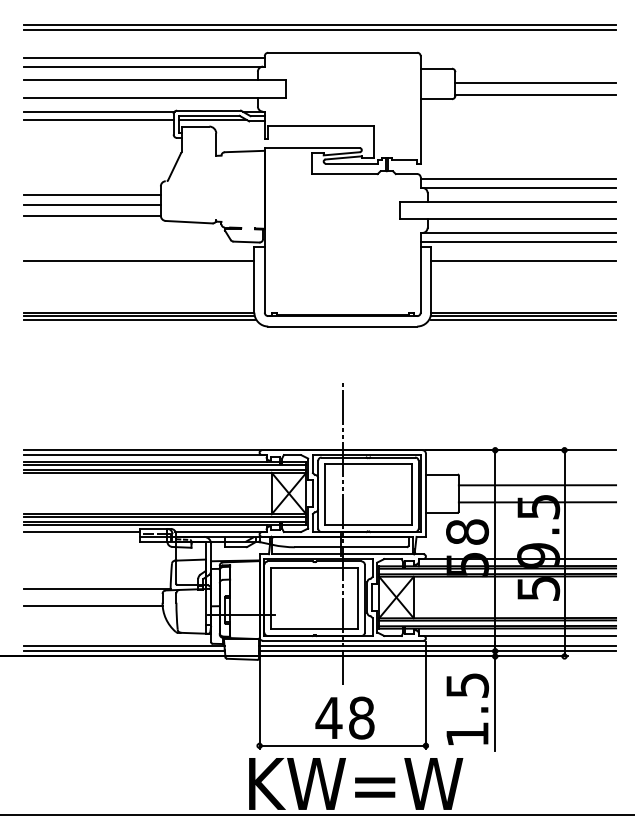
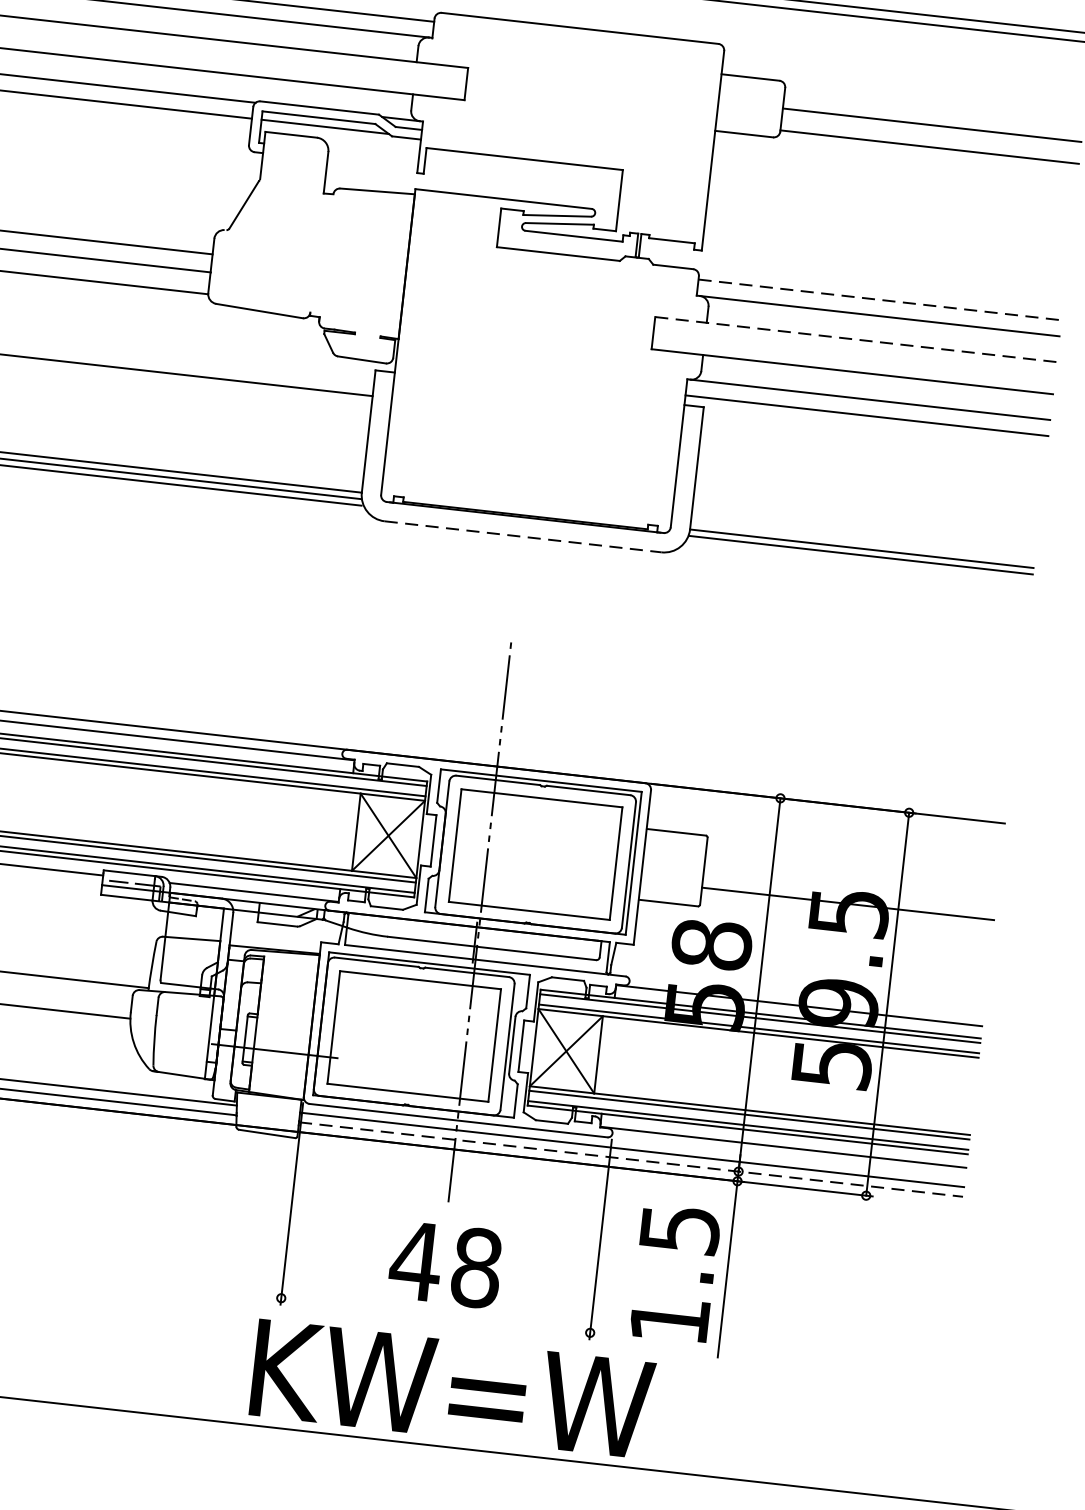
line: (518, 179) -> (880, 300), solid -> dashed
line: (508, 201) -> (856, 339), solid -> dashed
line: (523, 260) -> (872, 451), removed
line: (523, 319) -> (860, 561), removed
line: (342, 326) -> (522, 536), solid -> dashed
line: (537, 485) -> (851, 872), removed
line: (437, 651) -> (631, 1160), solid -> dashed
line: (342, 745) -> (435, 1314), removed

